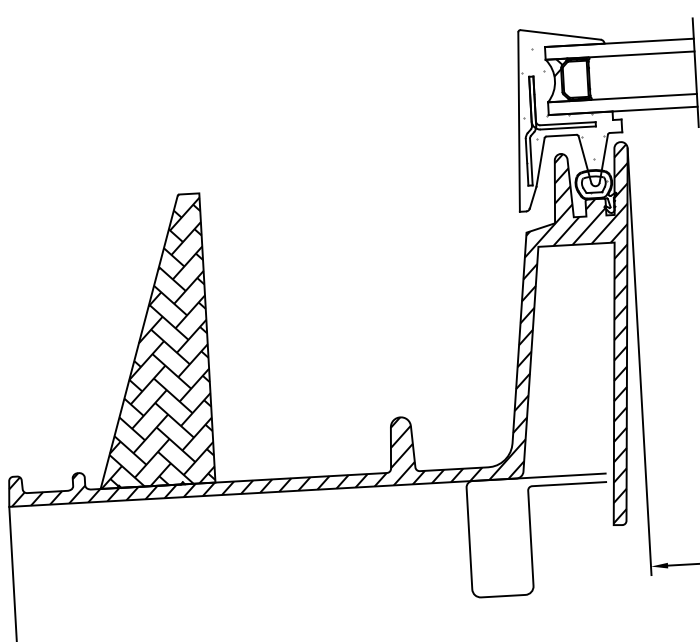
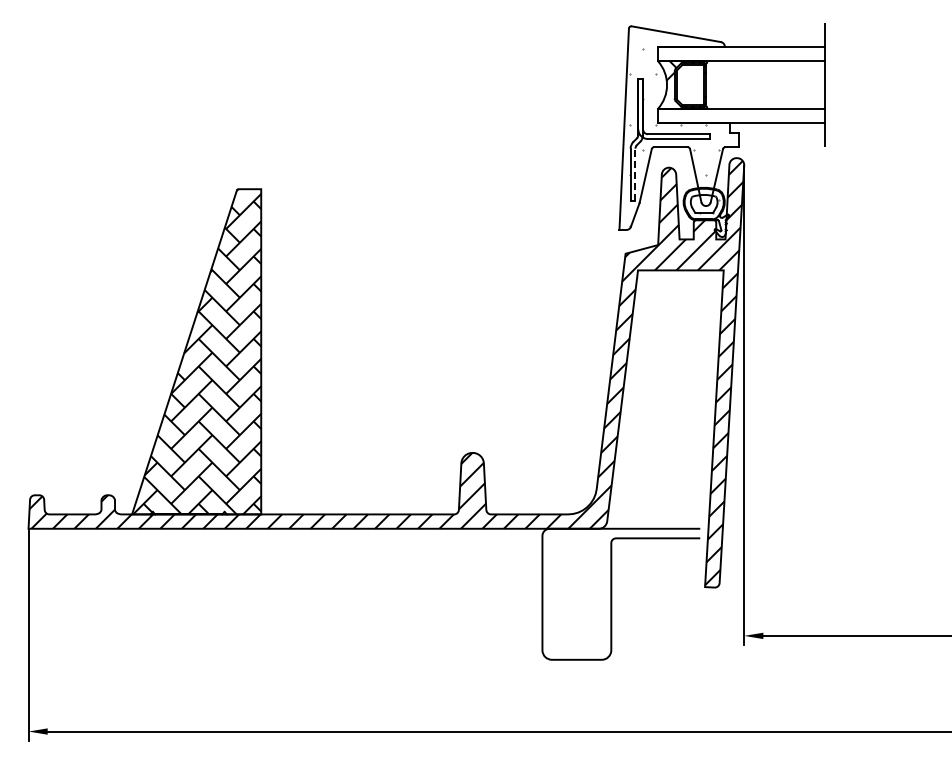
line: (531, 161) -> (635, 174), solid -> dashed

